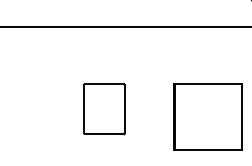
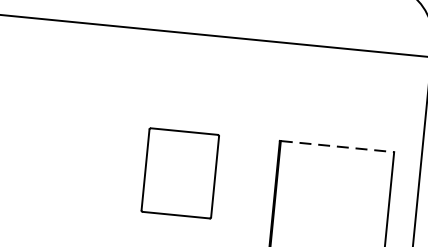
line: (208, 84) -> (337, 146), solid -> dashed
part: (104, 109) -> (180, 174), moved

